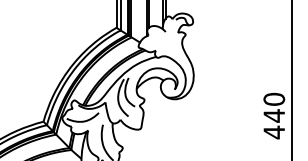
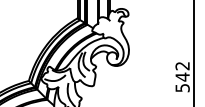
text: (274, 115) -> (182, 76), 440 -> 542

